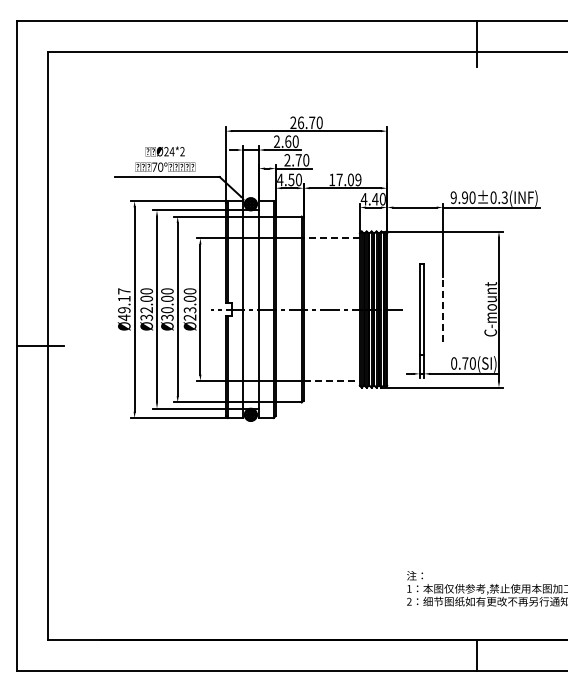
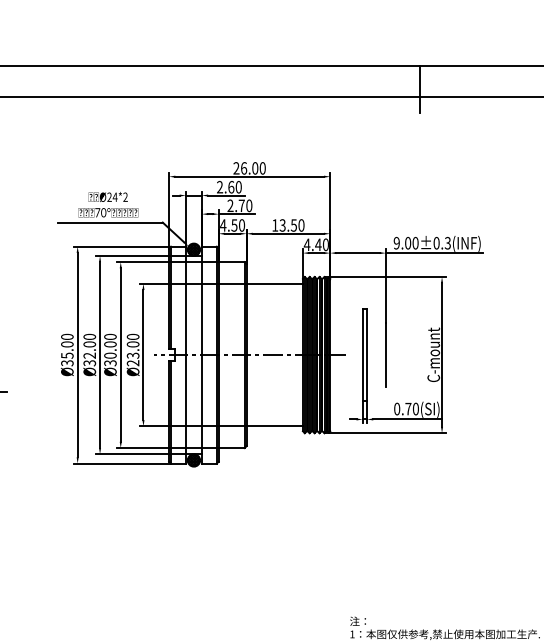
text: (312, 122) -> (255, 168), 26.70 -> 26.00
text: (348, 179) -> (291, 225), 17.09 -> 13.50
text: (464, 197) -> (407, 243), 9.90±0.3 -> 9.00±0.3
line: (331, 238) -> (274, 284), dashed -> solid
text: (124, 304) -> (67, 350), Ø49.17 -> Ø35.00
line: (442, 309) -> (385, 355), dashed -> solid
line: (332, 380) -> (275, 426), dashed -> solid

